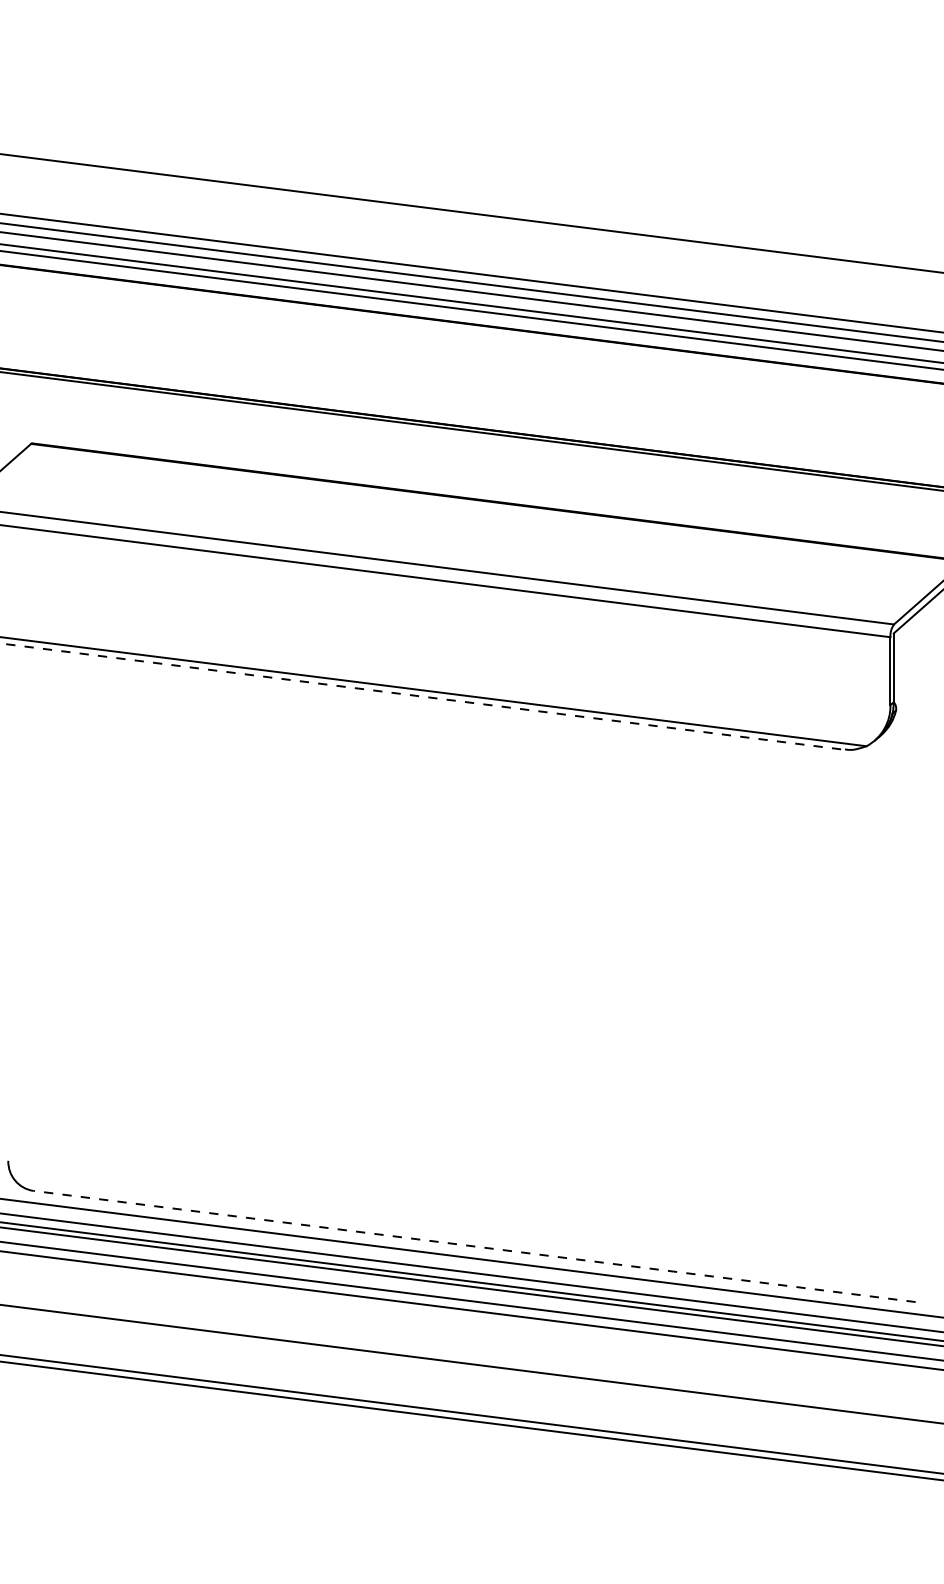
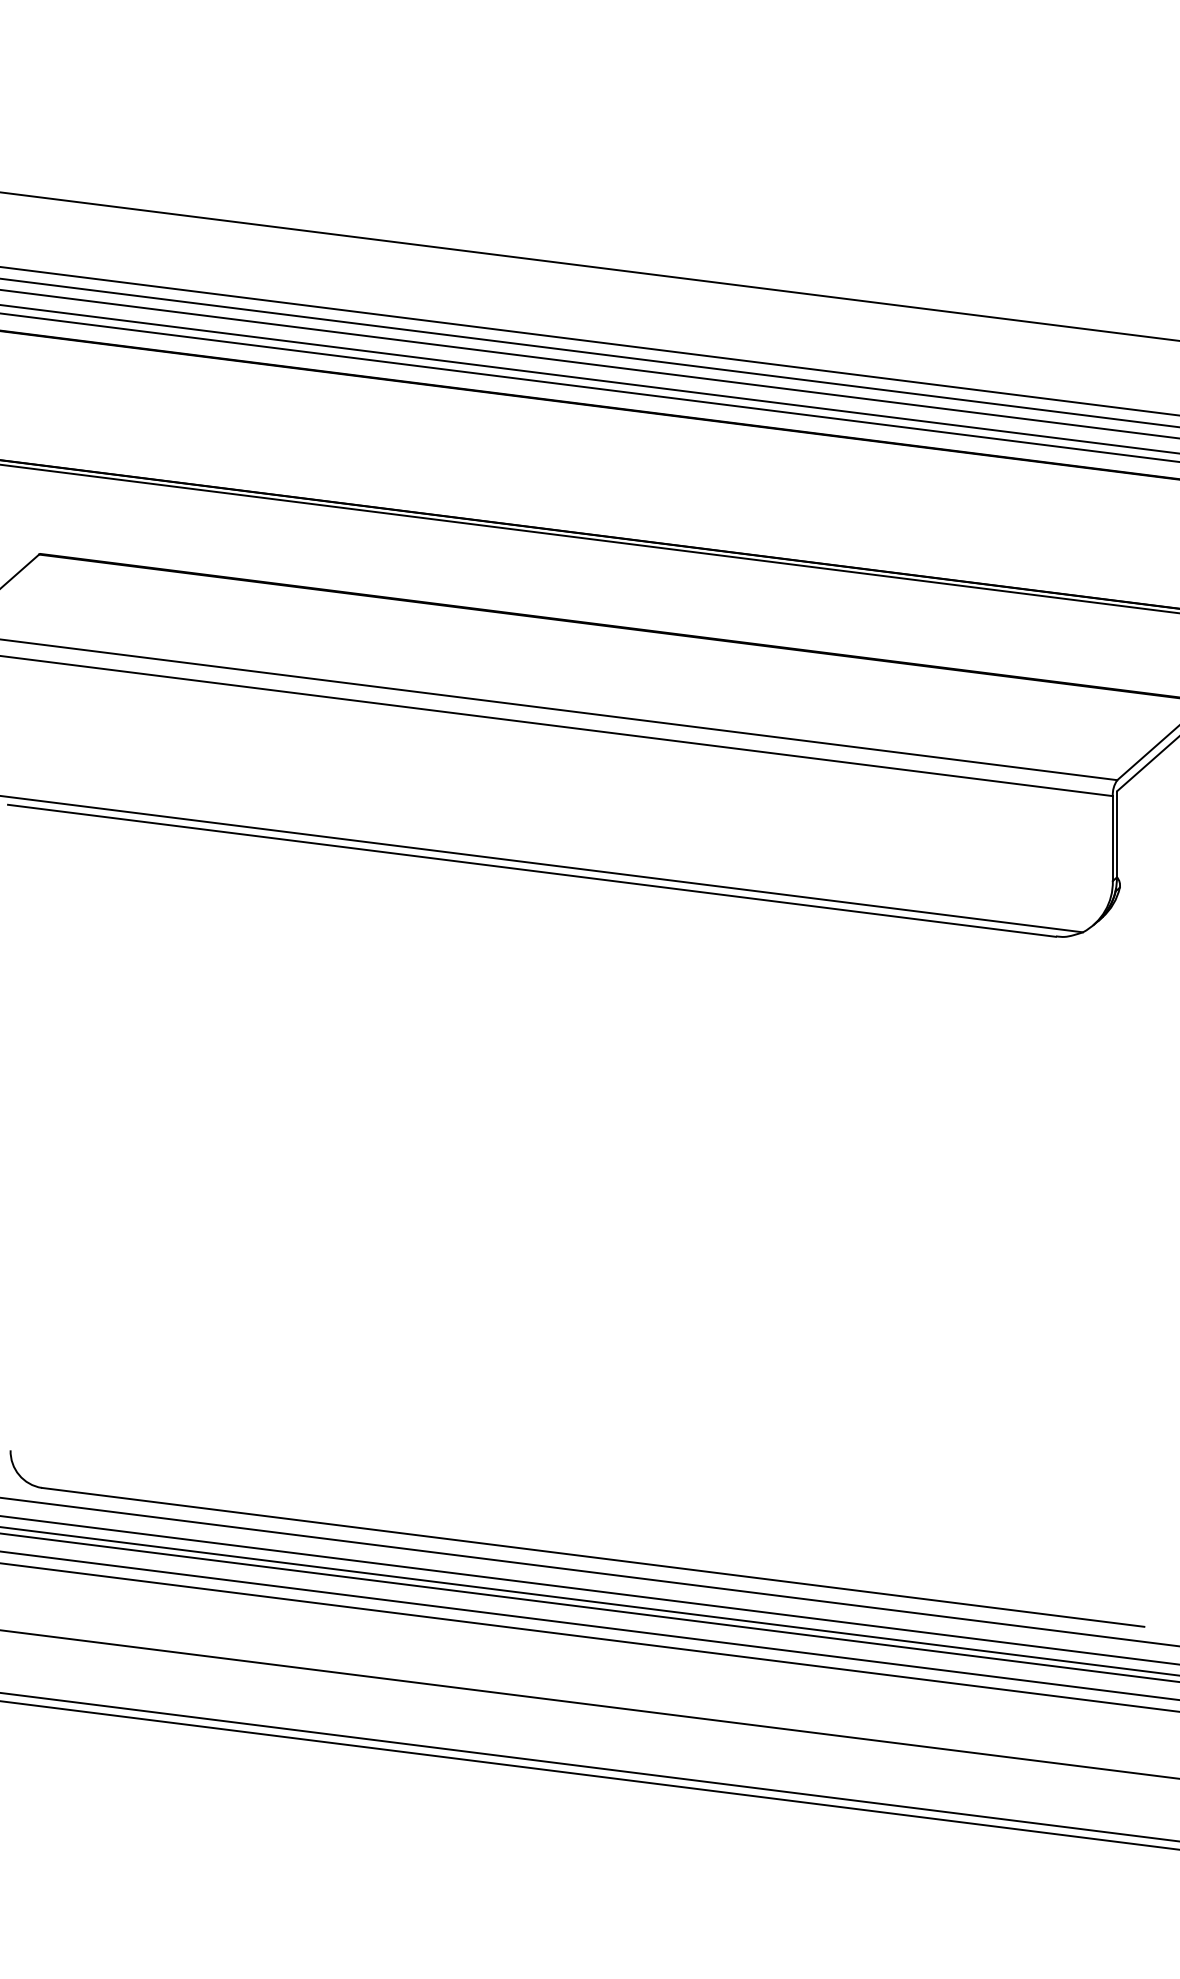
line: (425, 697) -> (531, 871), dashed -> solid
line: (474, 1246) -> (593, 1557), dashed -> solid

